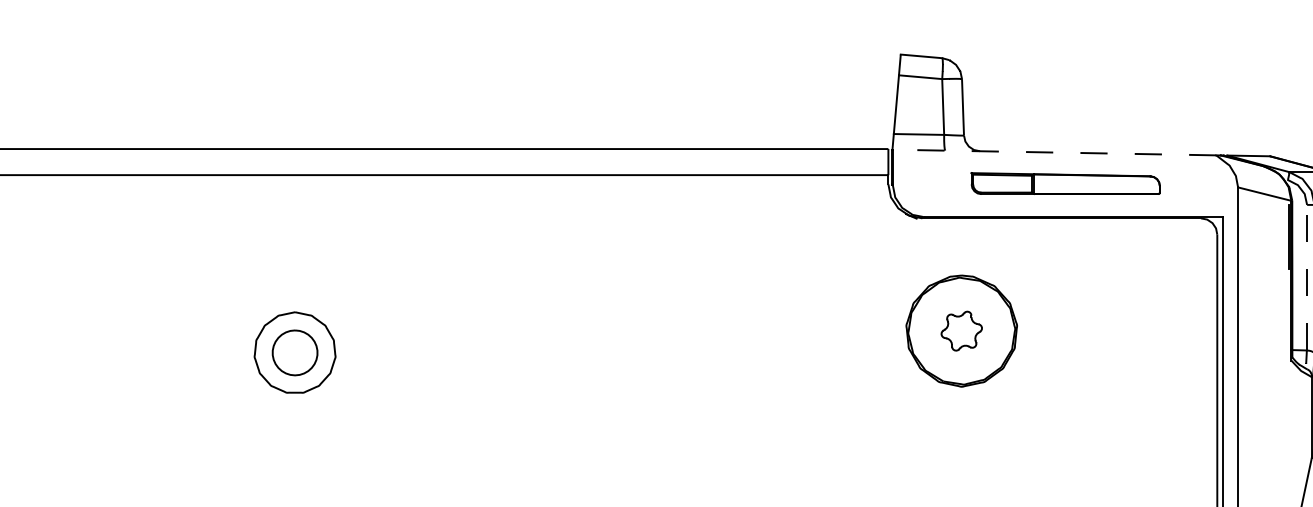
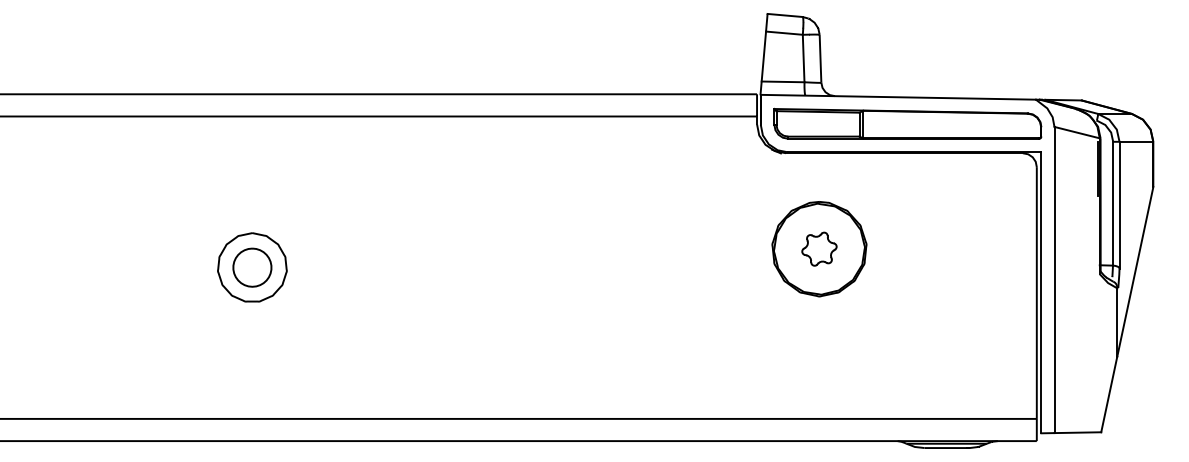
line: (1054, 152) -> (898, 97), dashed -> solid
part: (1065, 183) -> (907, 123), size x1.67
line: (1307, 277) -> (1113, 203), dashed -> solid

